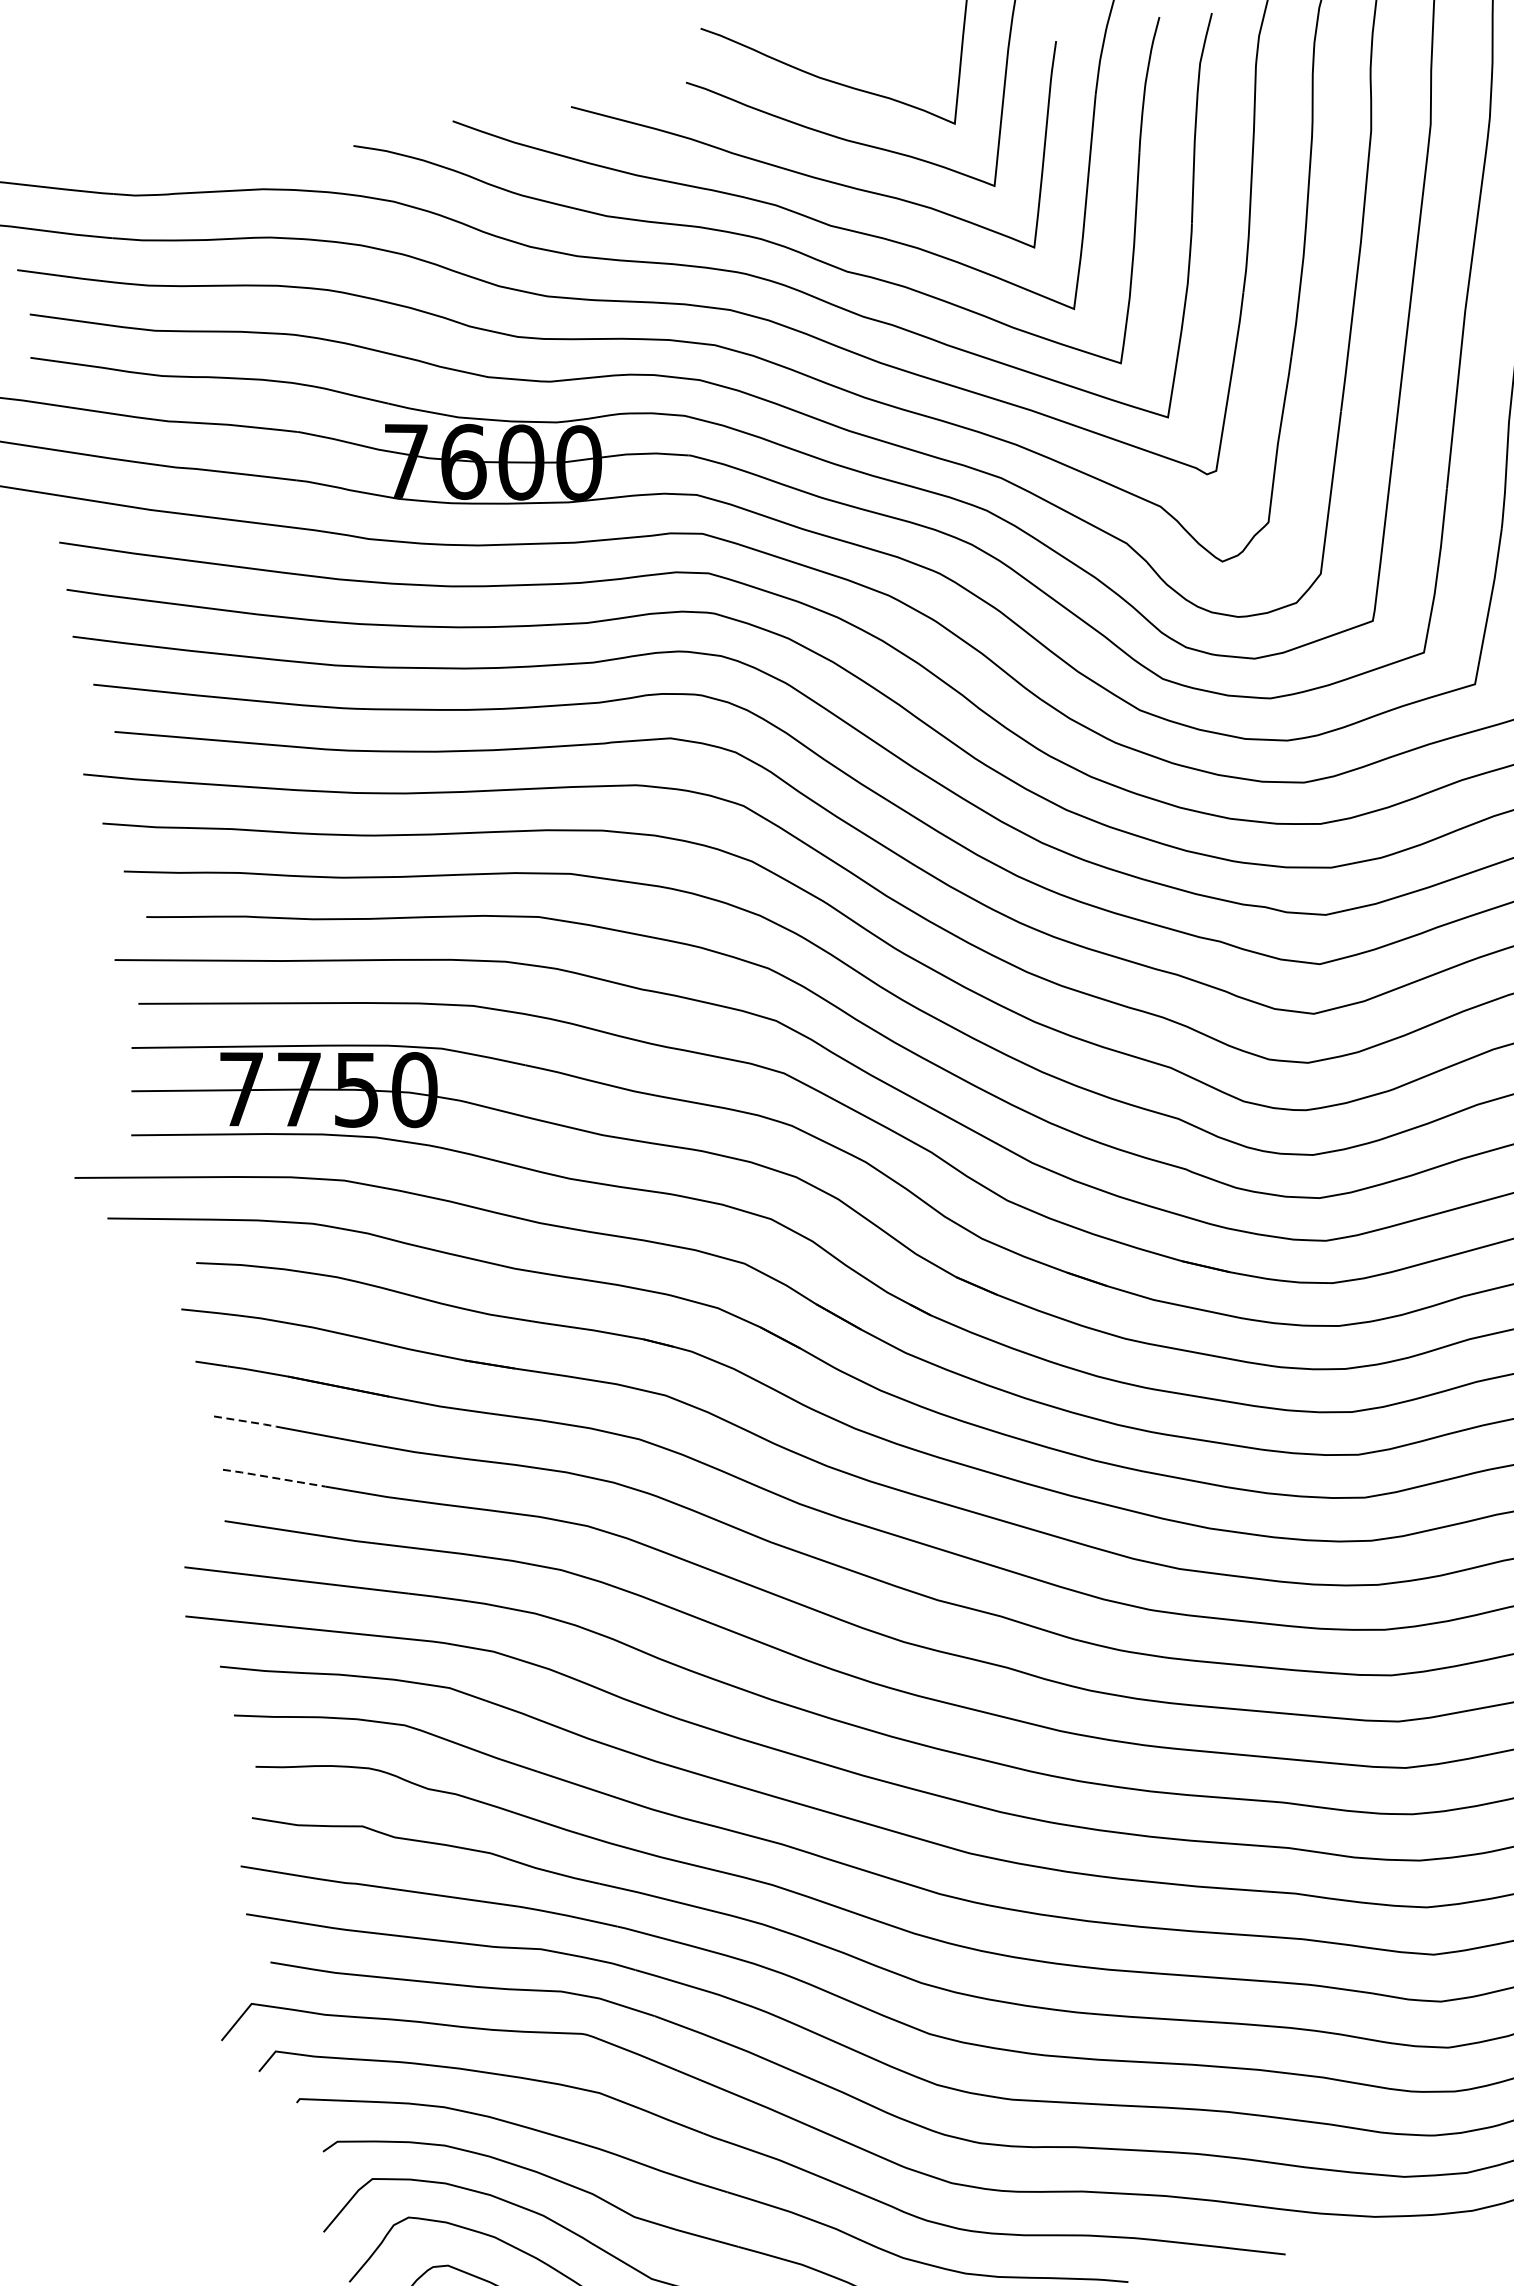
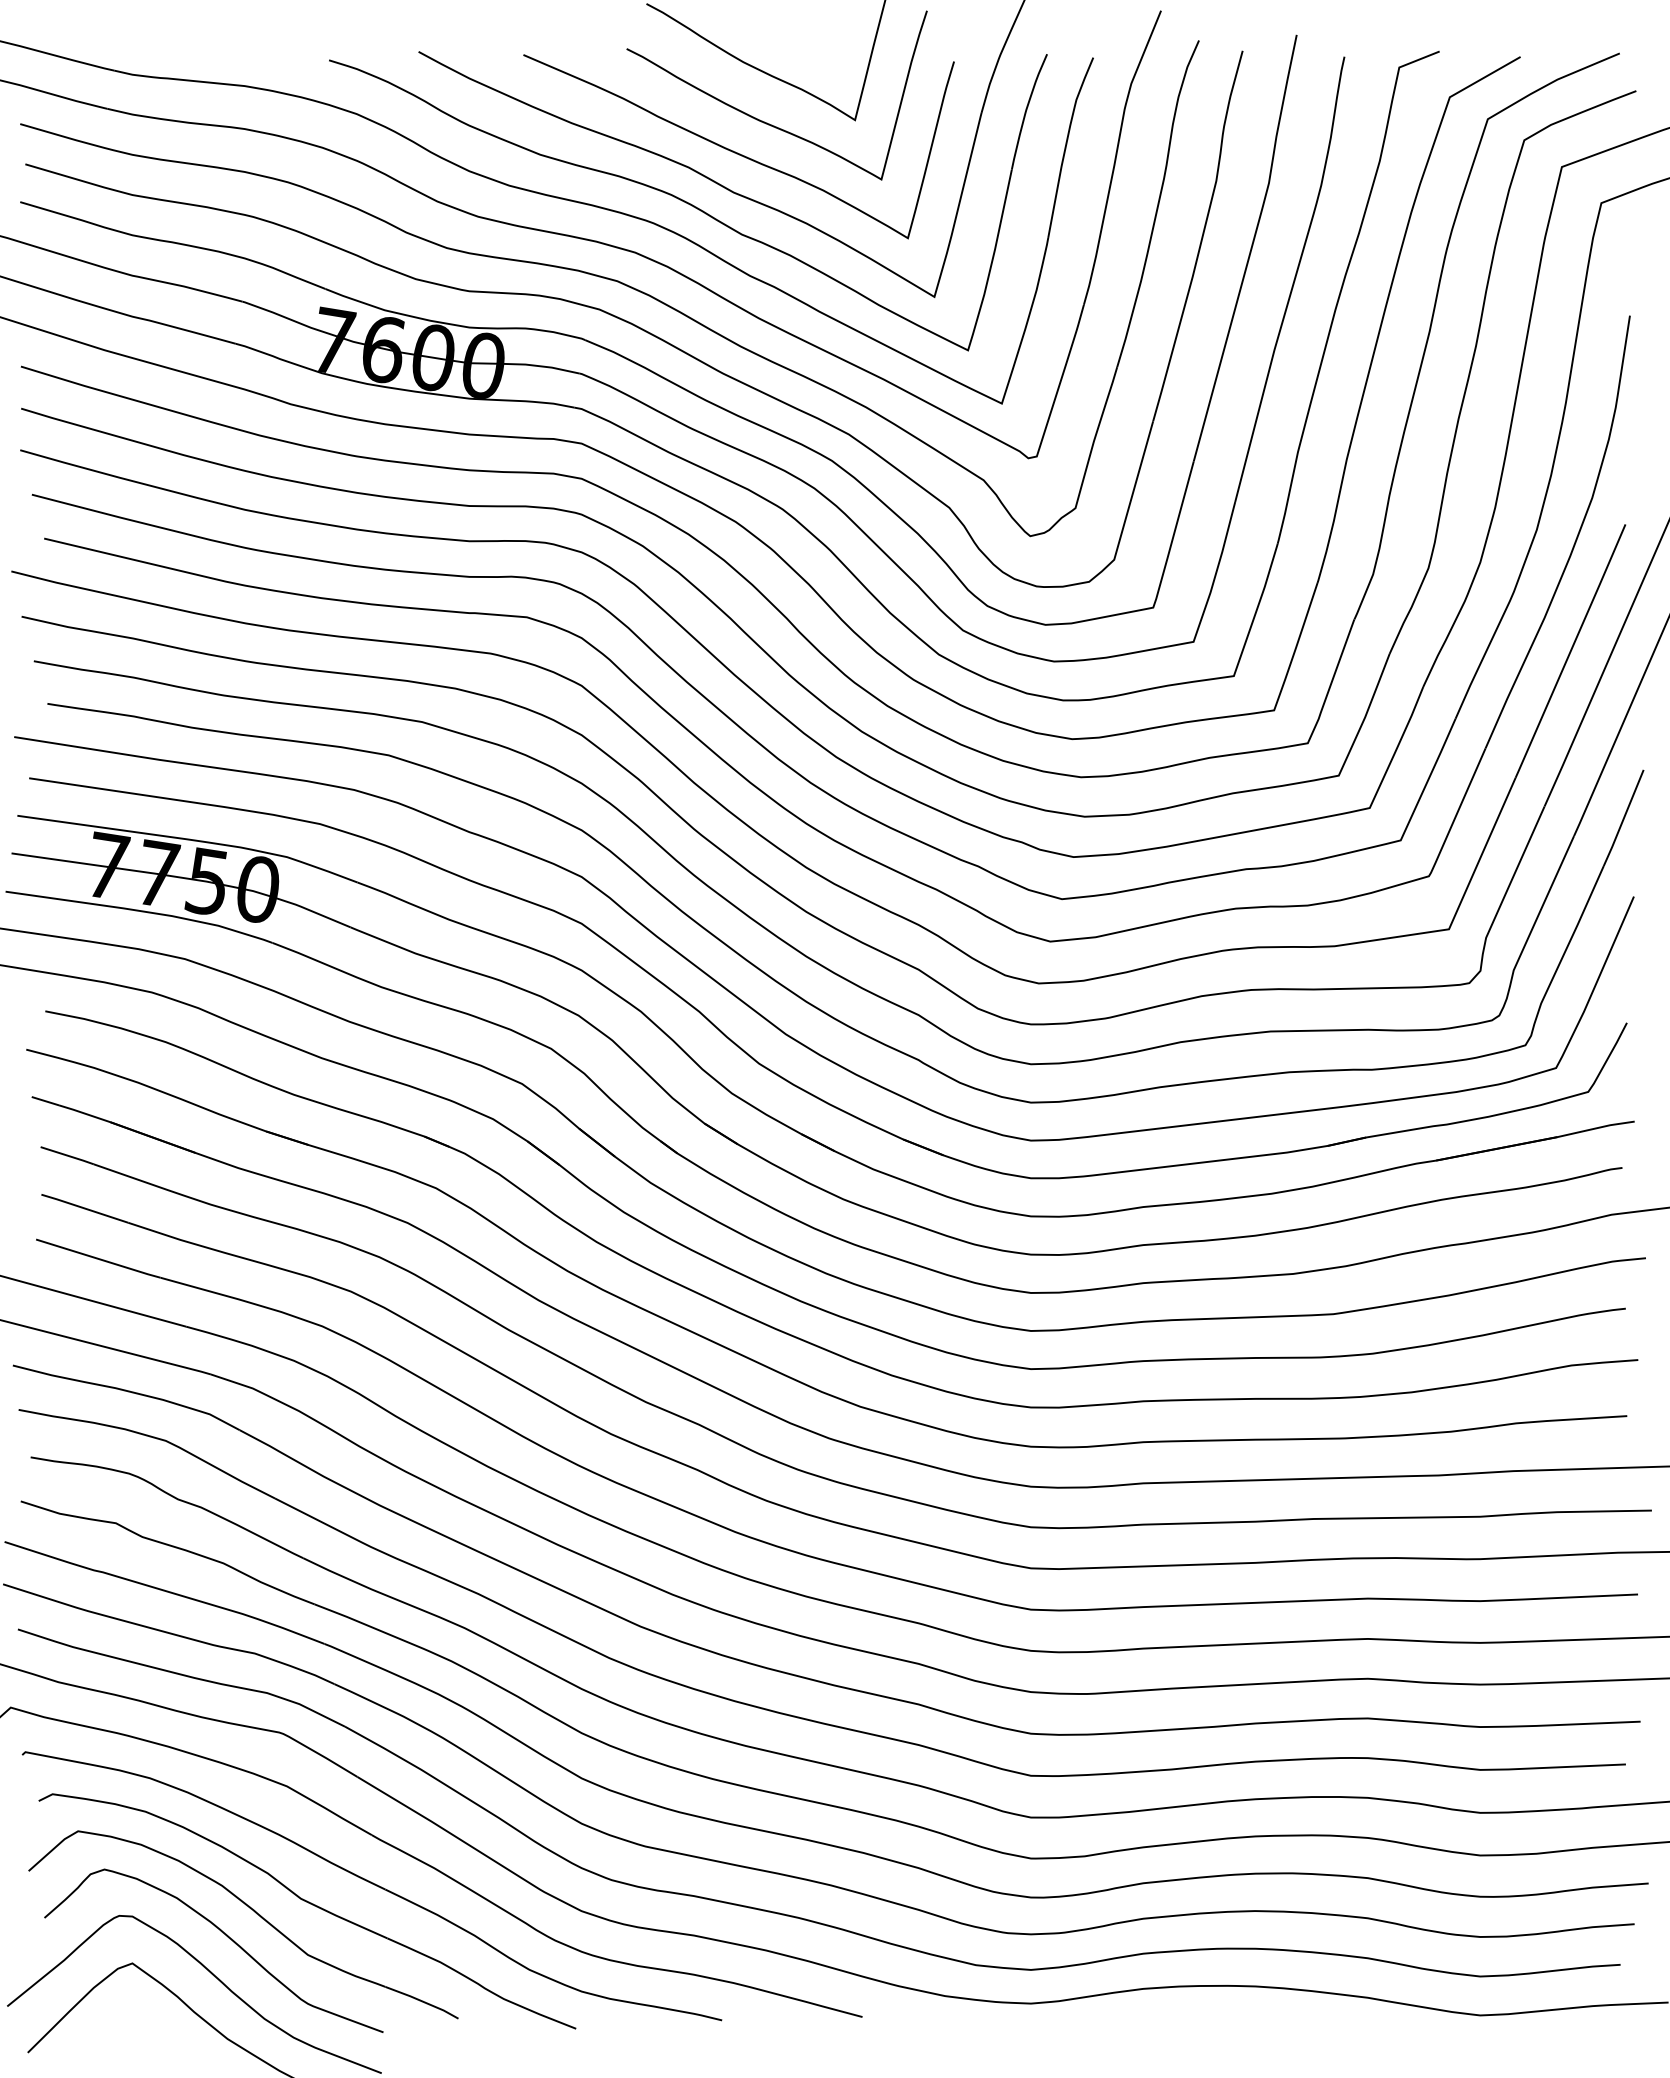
line: (246, 1421) -> (68, 1155), dashed -> solid
line: (273, 1477) -> (84, 1208), dashed -> solid

